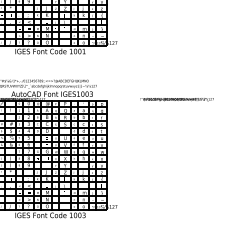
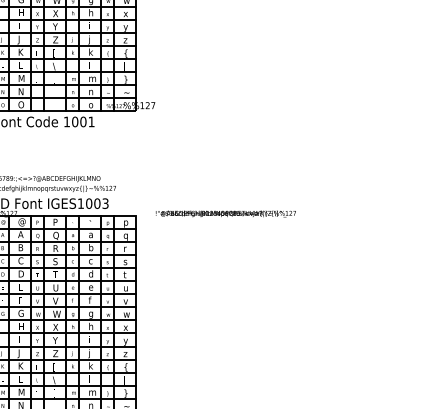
text: (176, 99) -> (224, 213), moved

